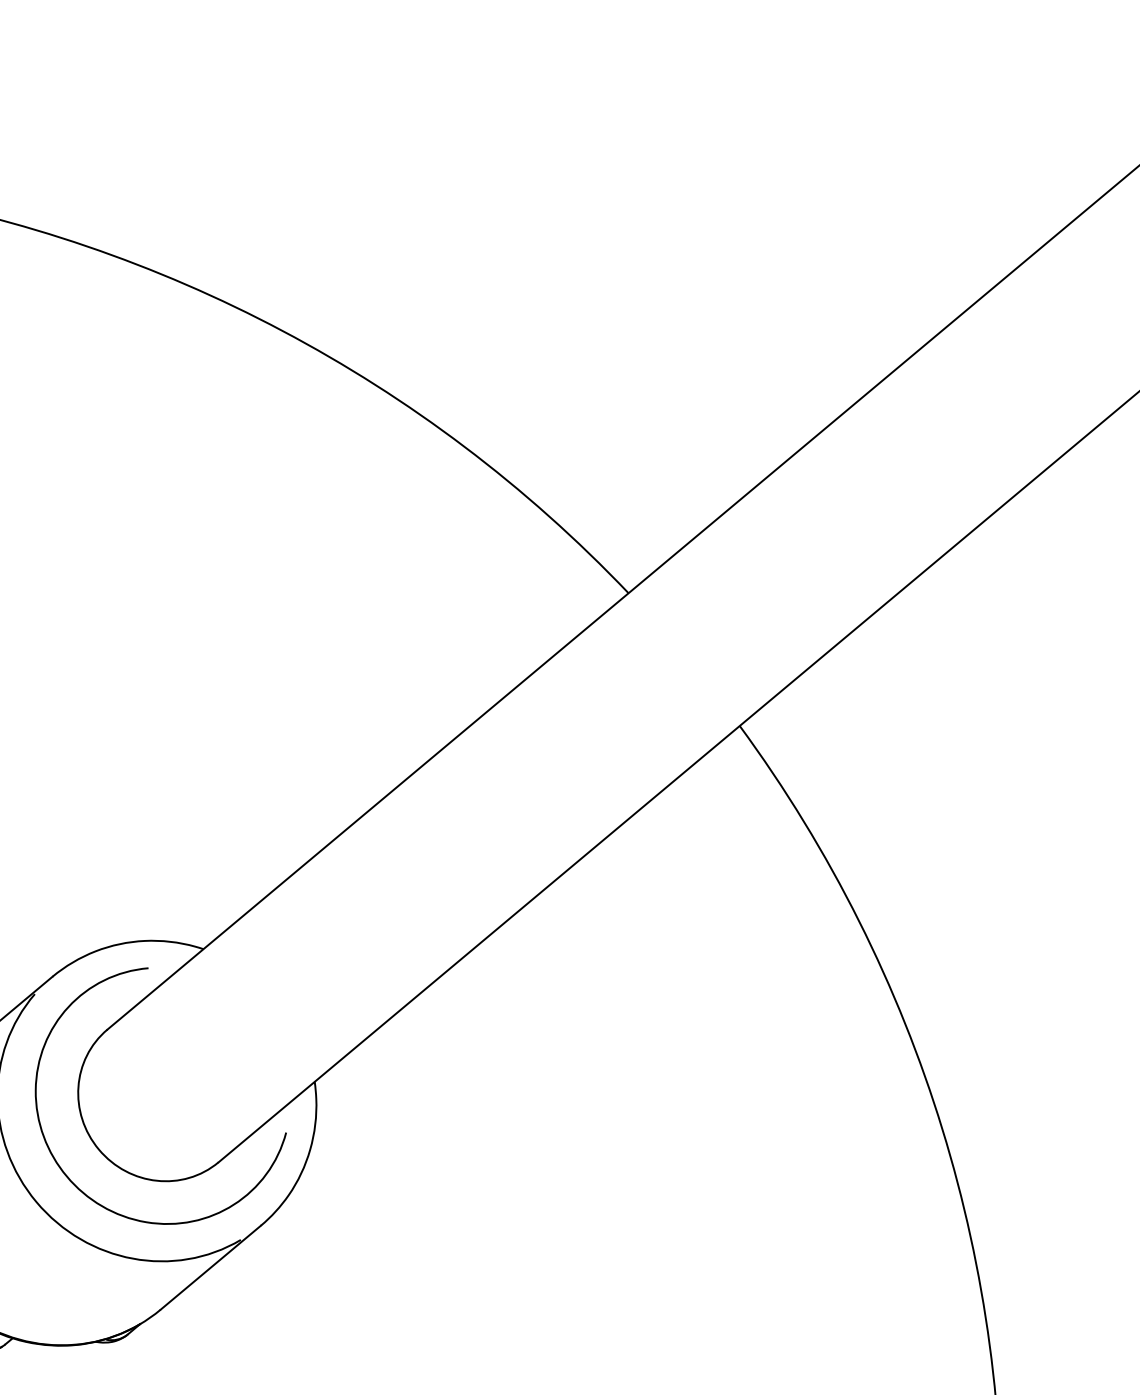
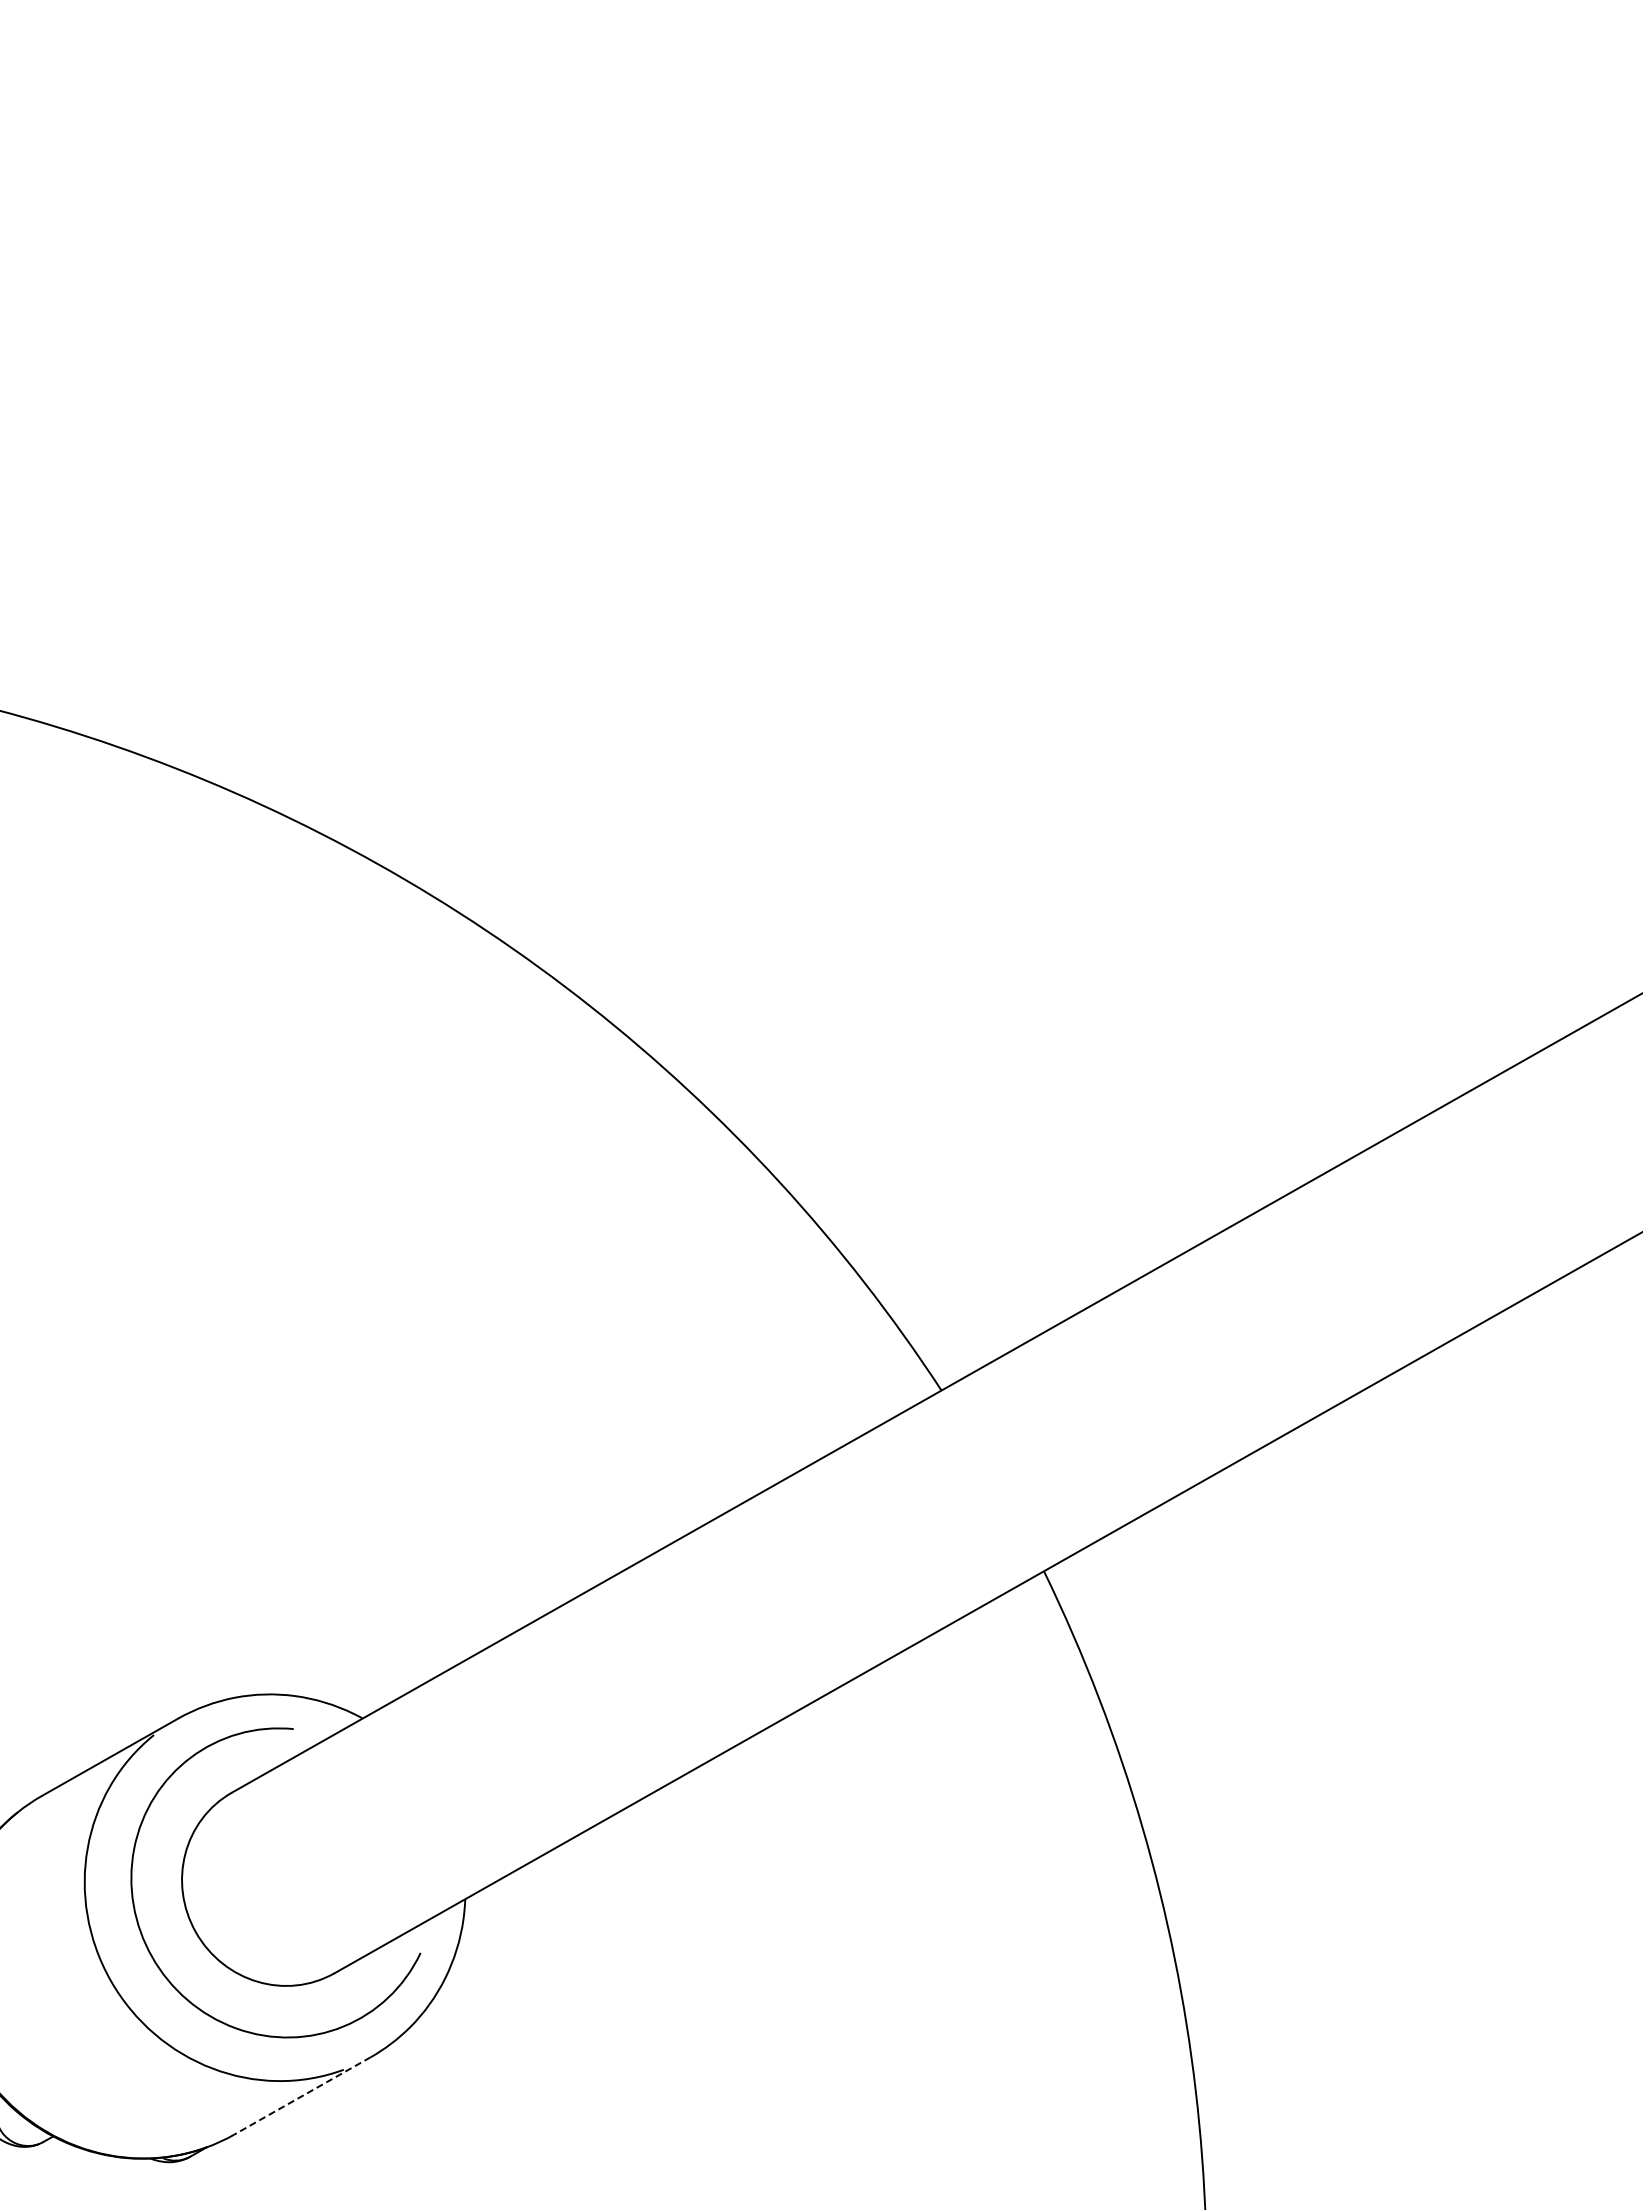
line: (210, 1268) -> (301, 2096), solid -> dashed

